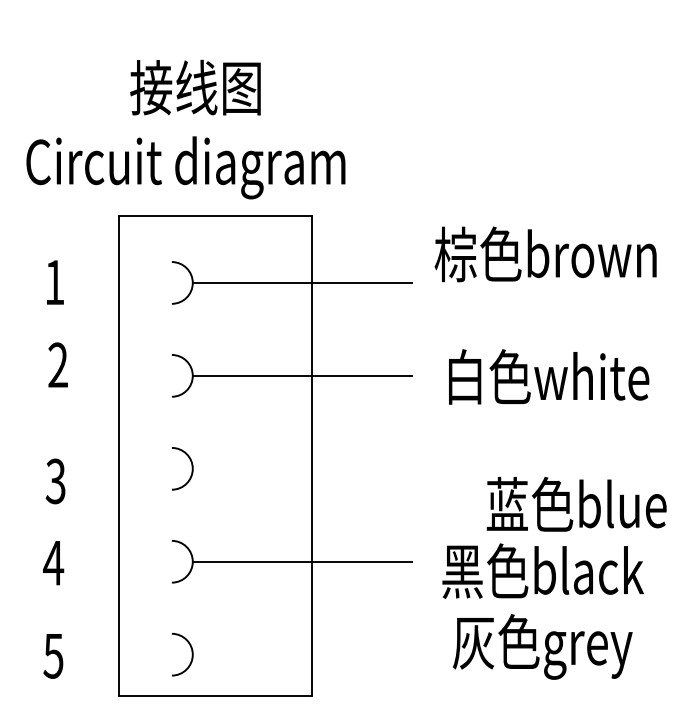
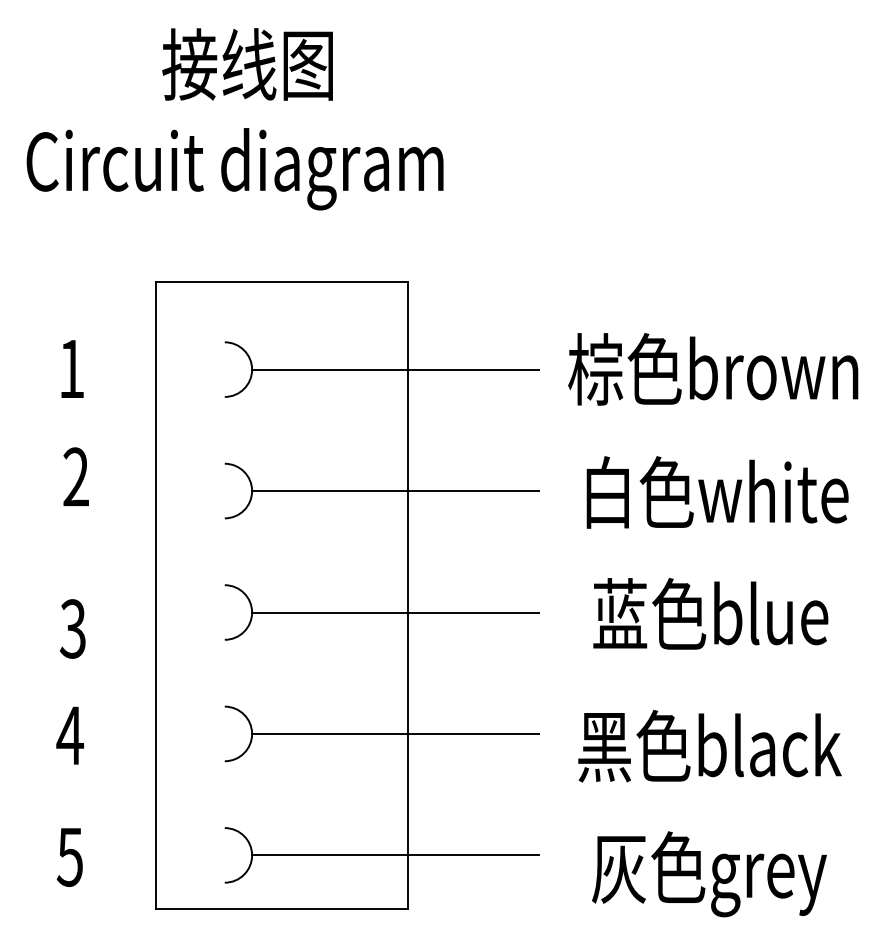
text: (185, 129) -> (234, 119), moved
text: (545, 254) -> (713, 369), moved
line: (302, 468) -> (395, 612), added
text: (576, 504) -> (710, 613), moved
text: (542, 647) -> (709, 874), moved
line: (302, 654) -> (395, 855), added

